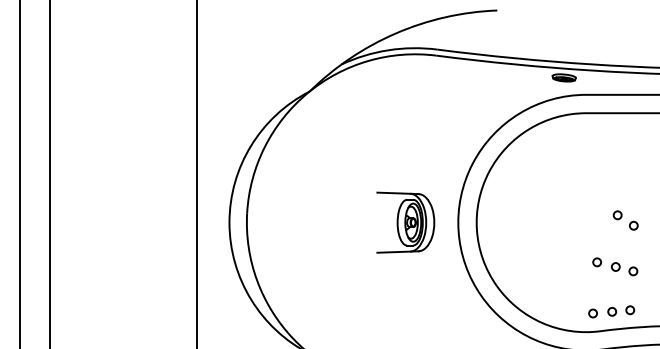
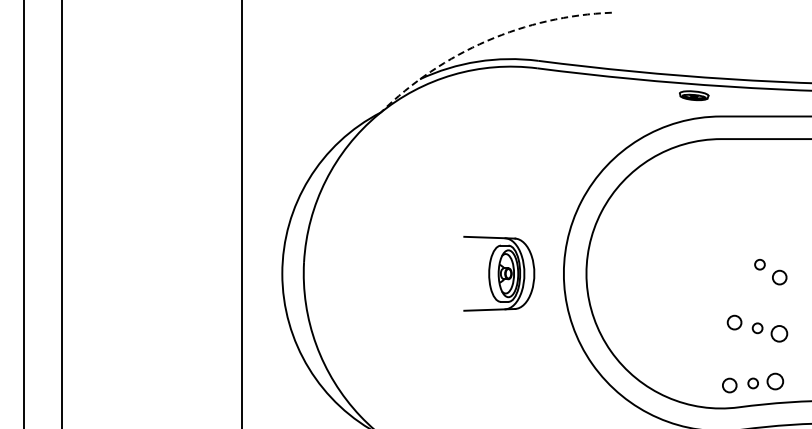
arc: (396, 33) -> (487, 40), solid -> dashed
circle: (633, 225) -> (779, 277), size x1.4
circle: (597, 262) -> (734, 322), size x1.4
circle: (632, 271) -> (778, 333), size x1.6
circle: (630, 310) -> (775, 381), size x1.6
circle: (592, 313) -> (729, 385), size x1.4

